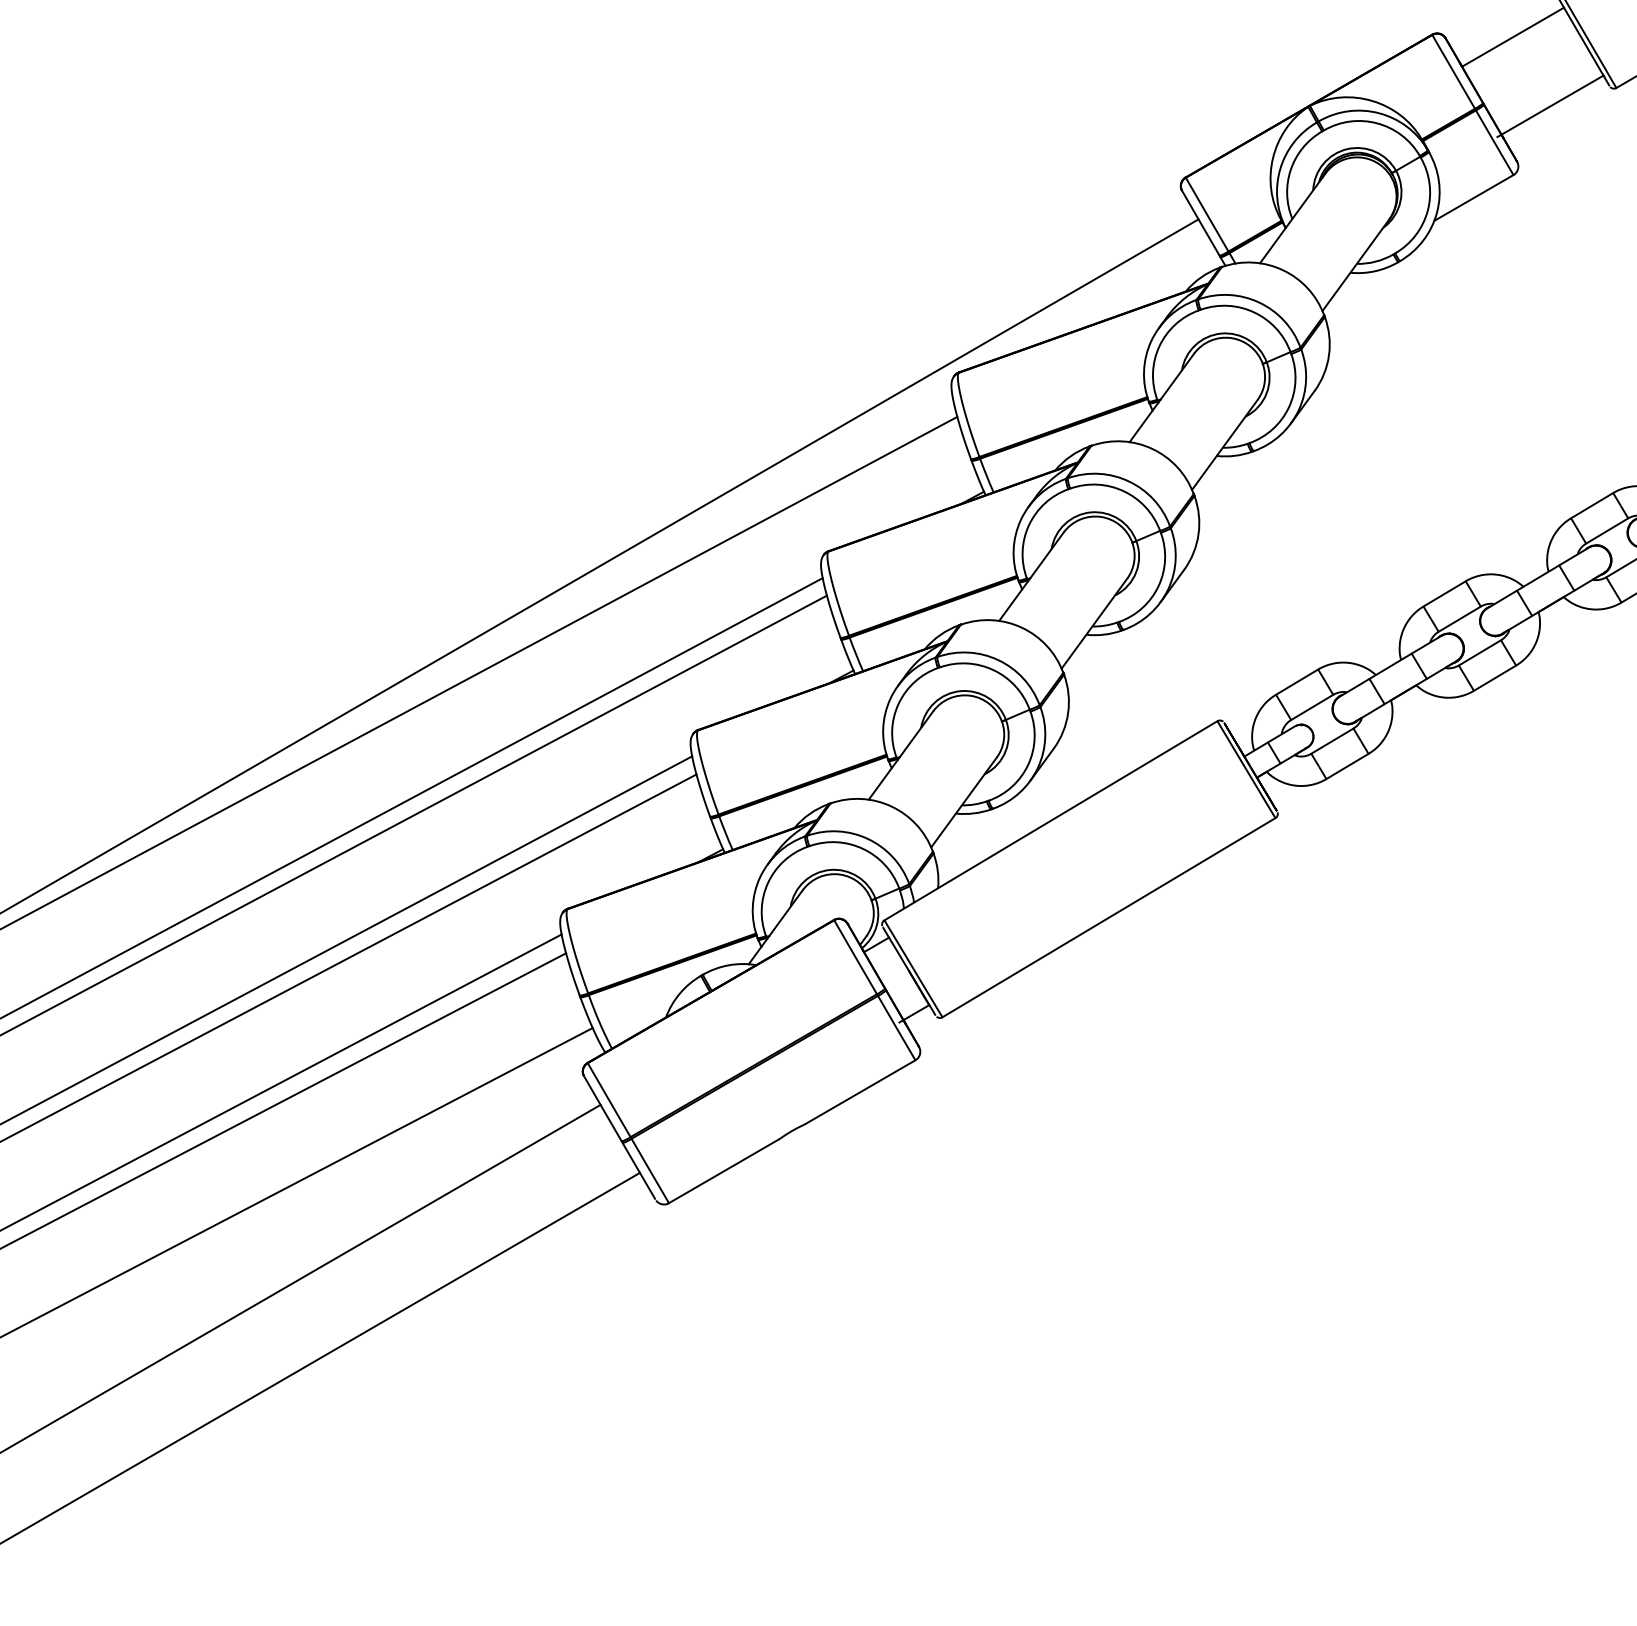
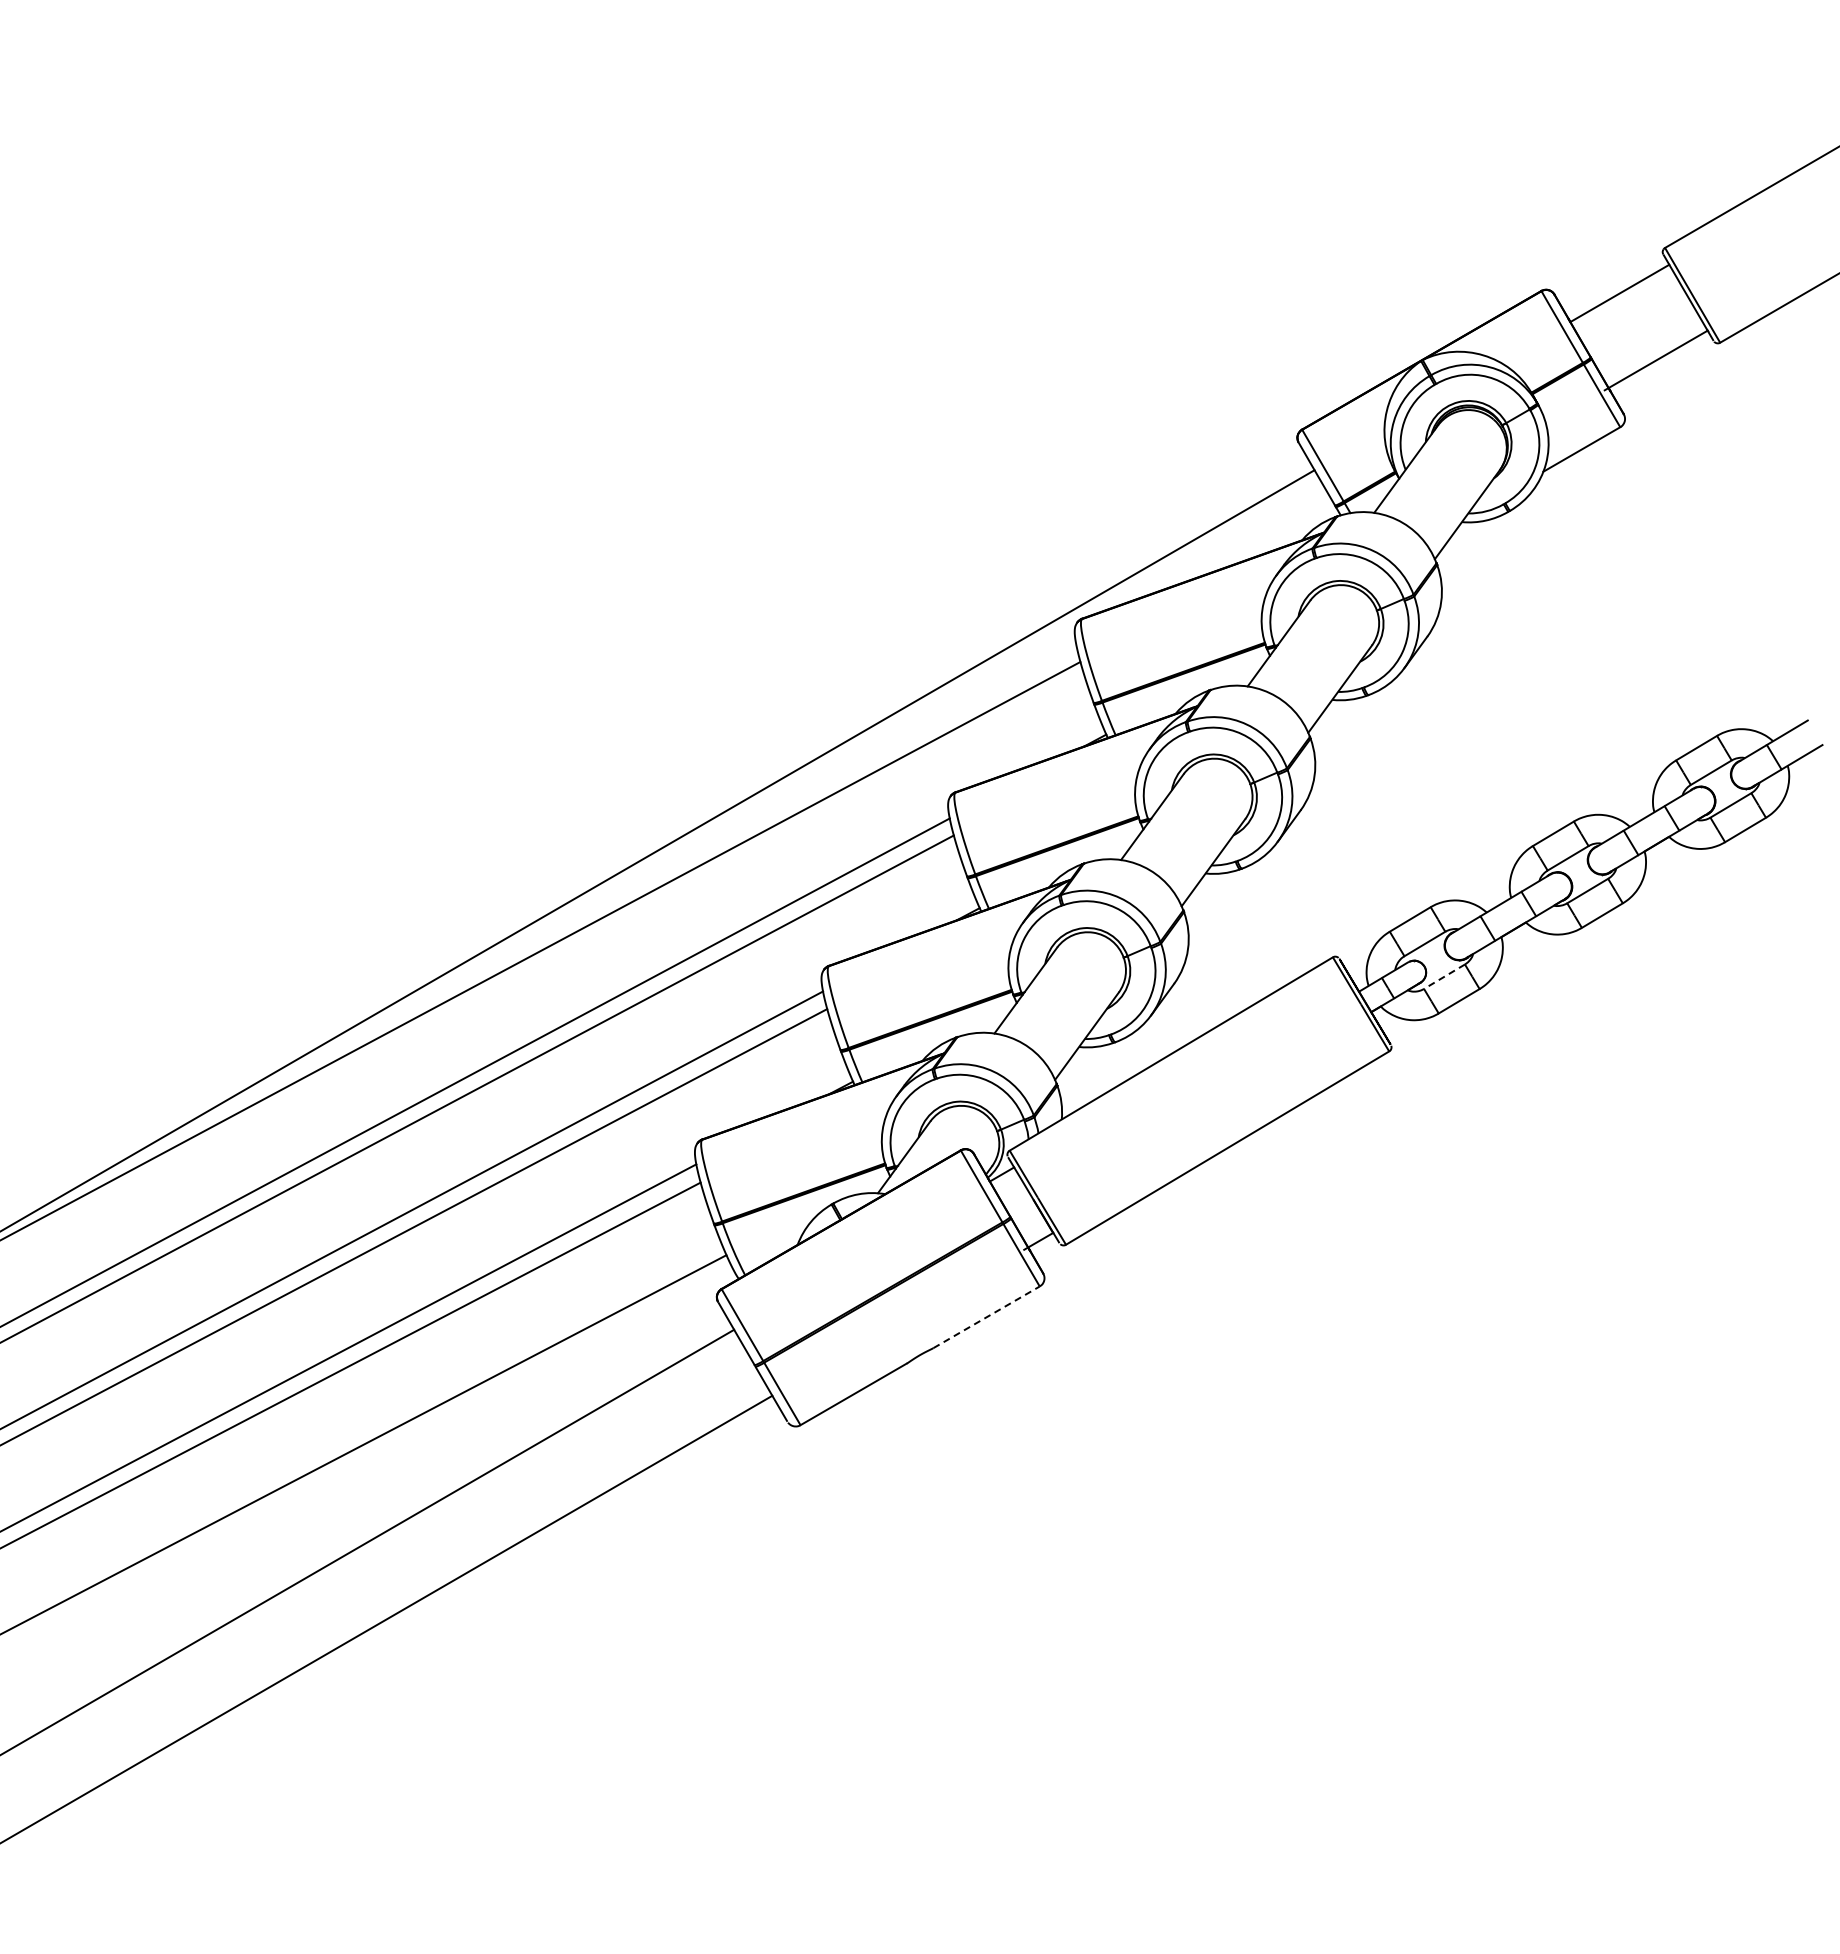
line: (1332, 740) -> (1444, 976), solid -> dashed
line: (861, 1092) -> (987, 1317), solid -> dashed

